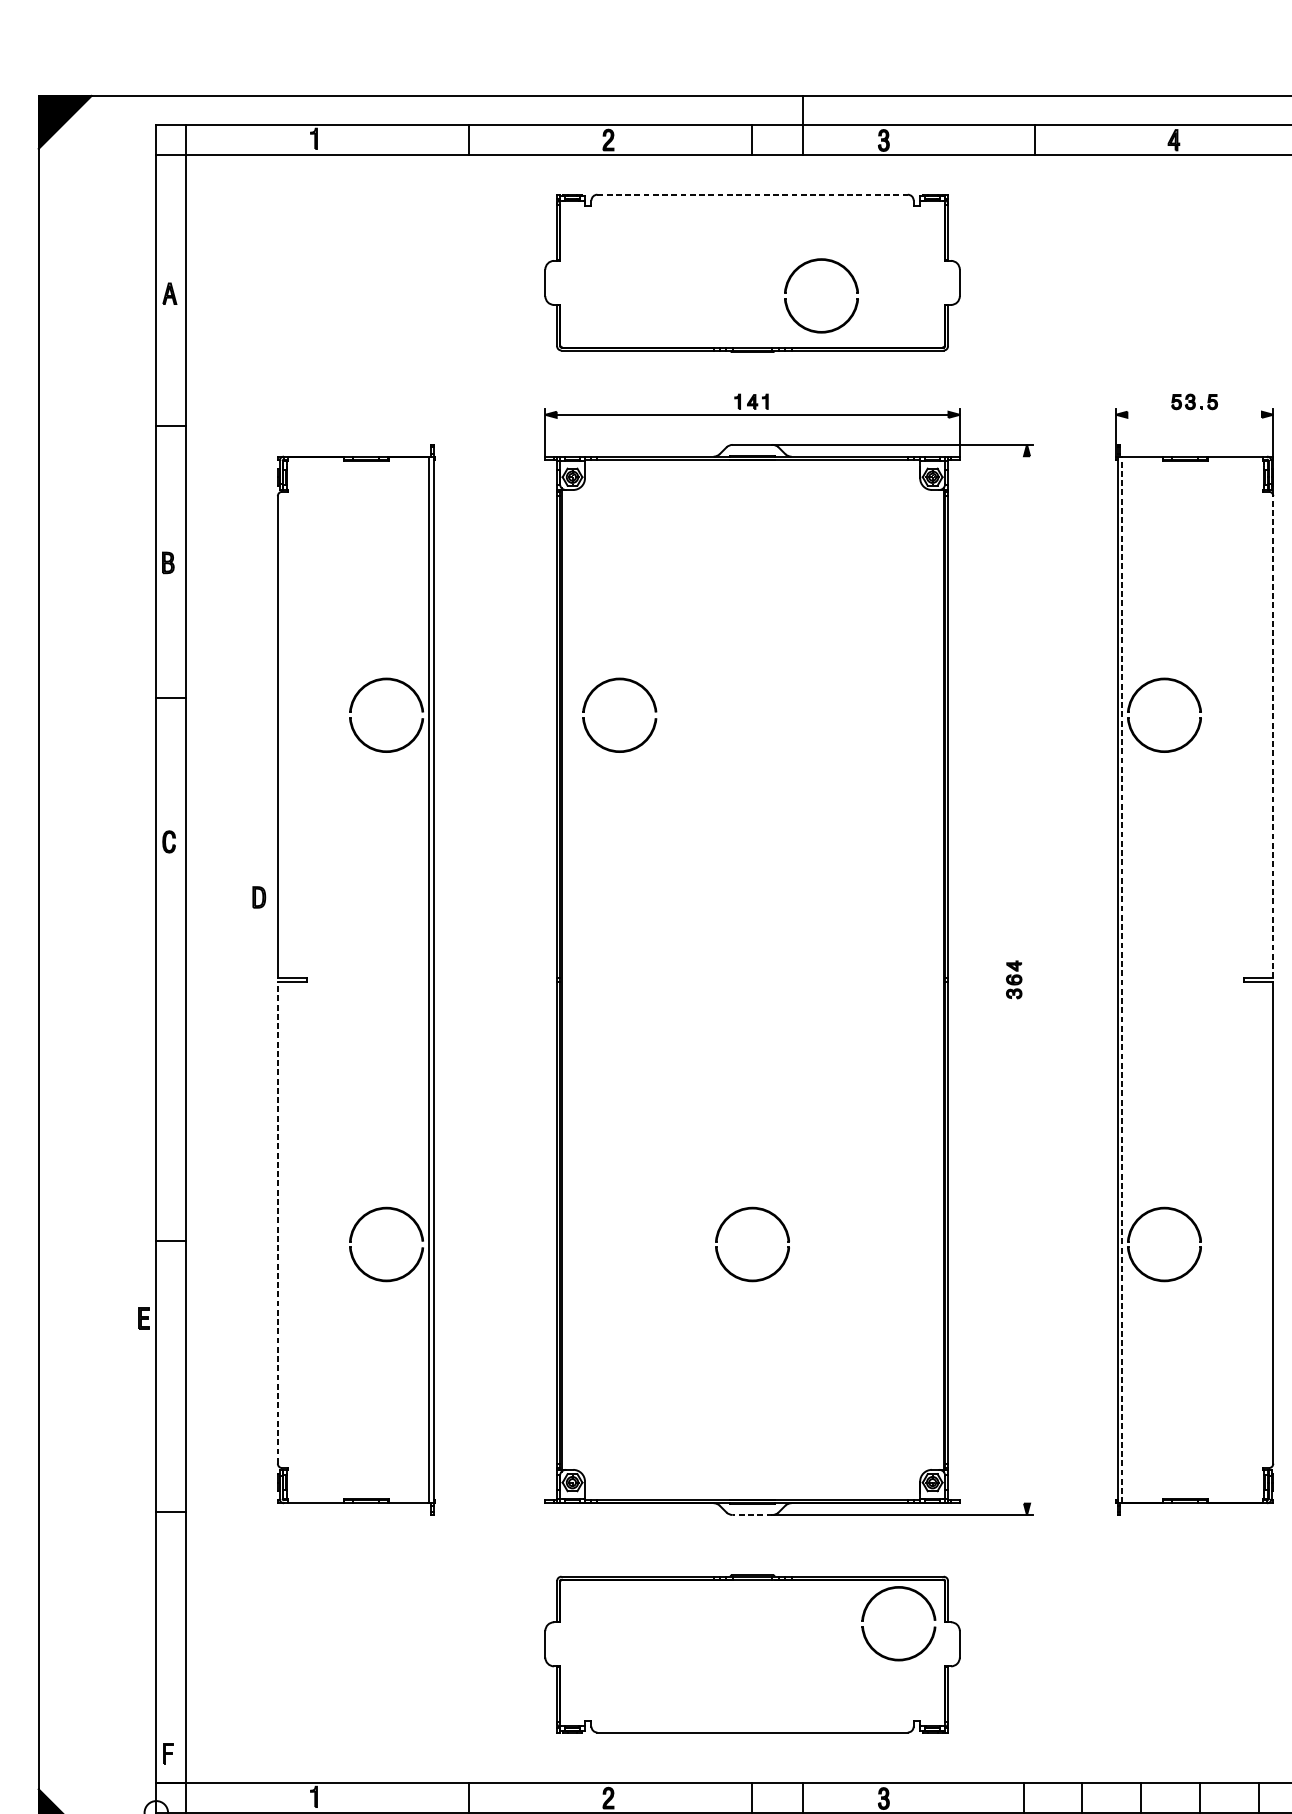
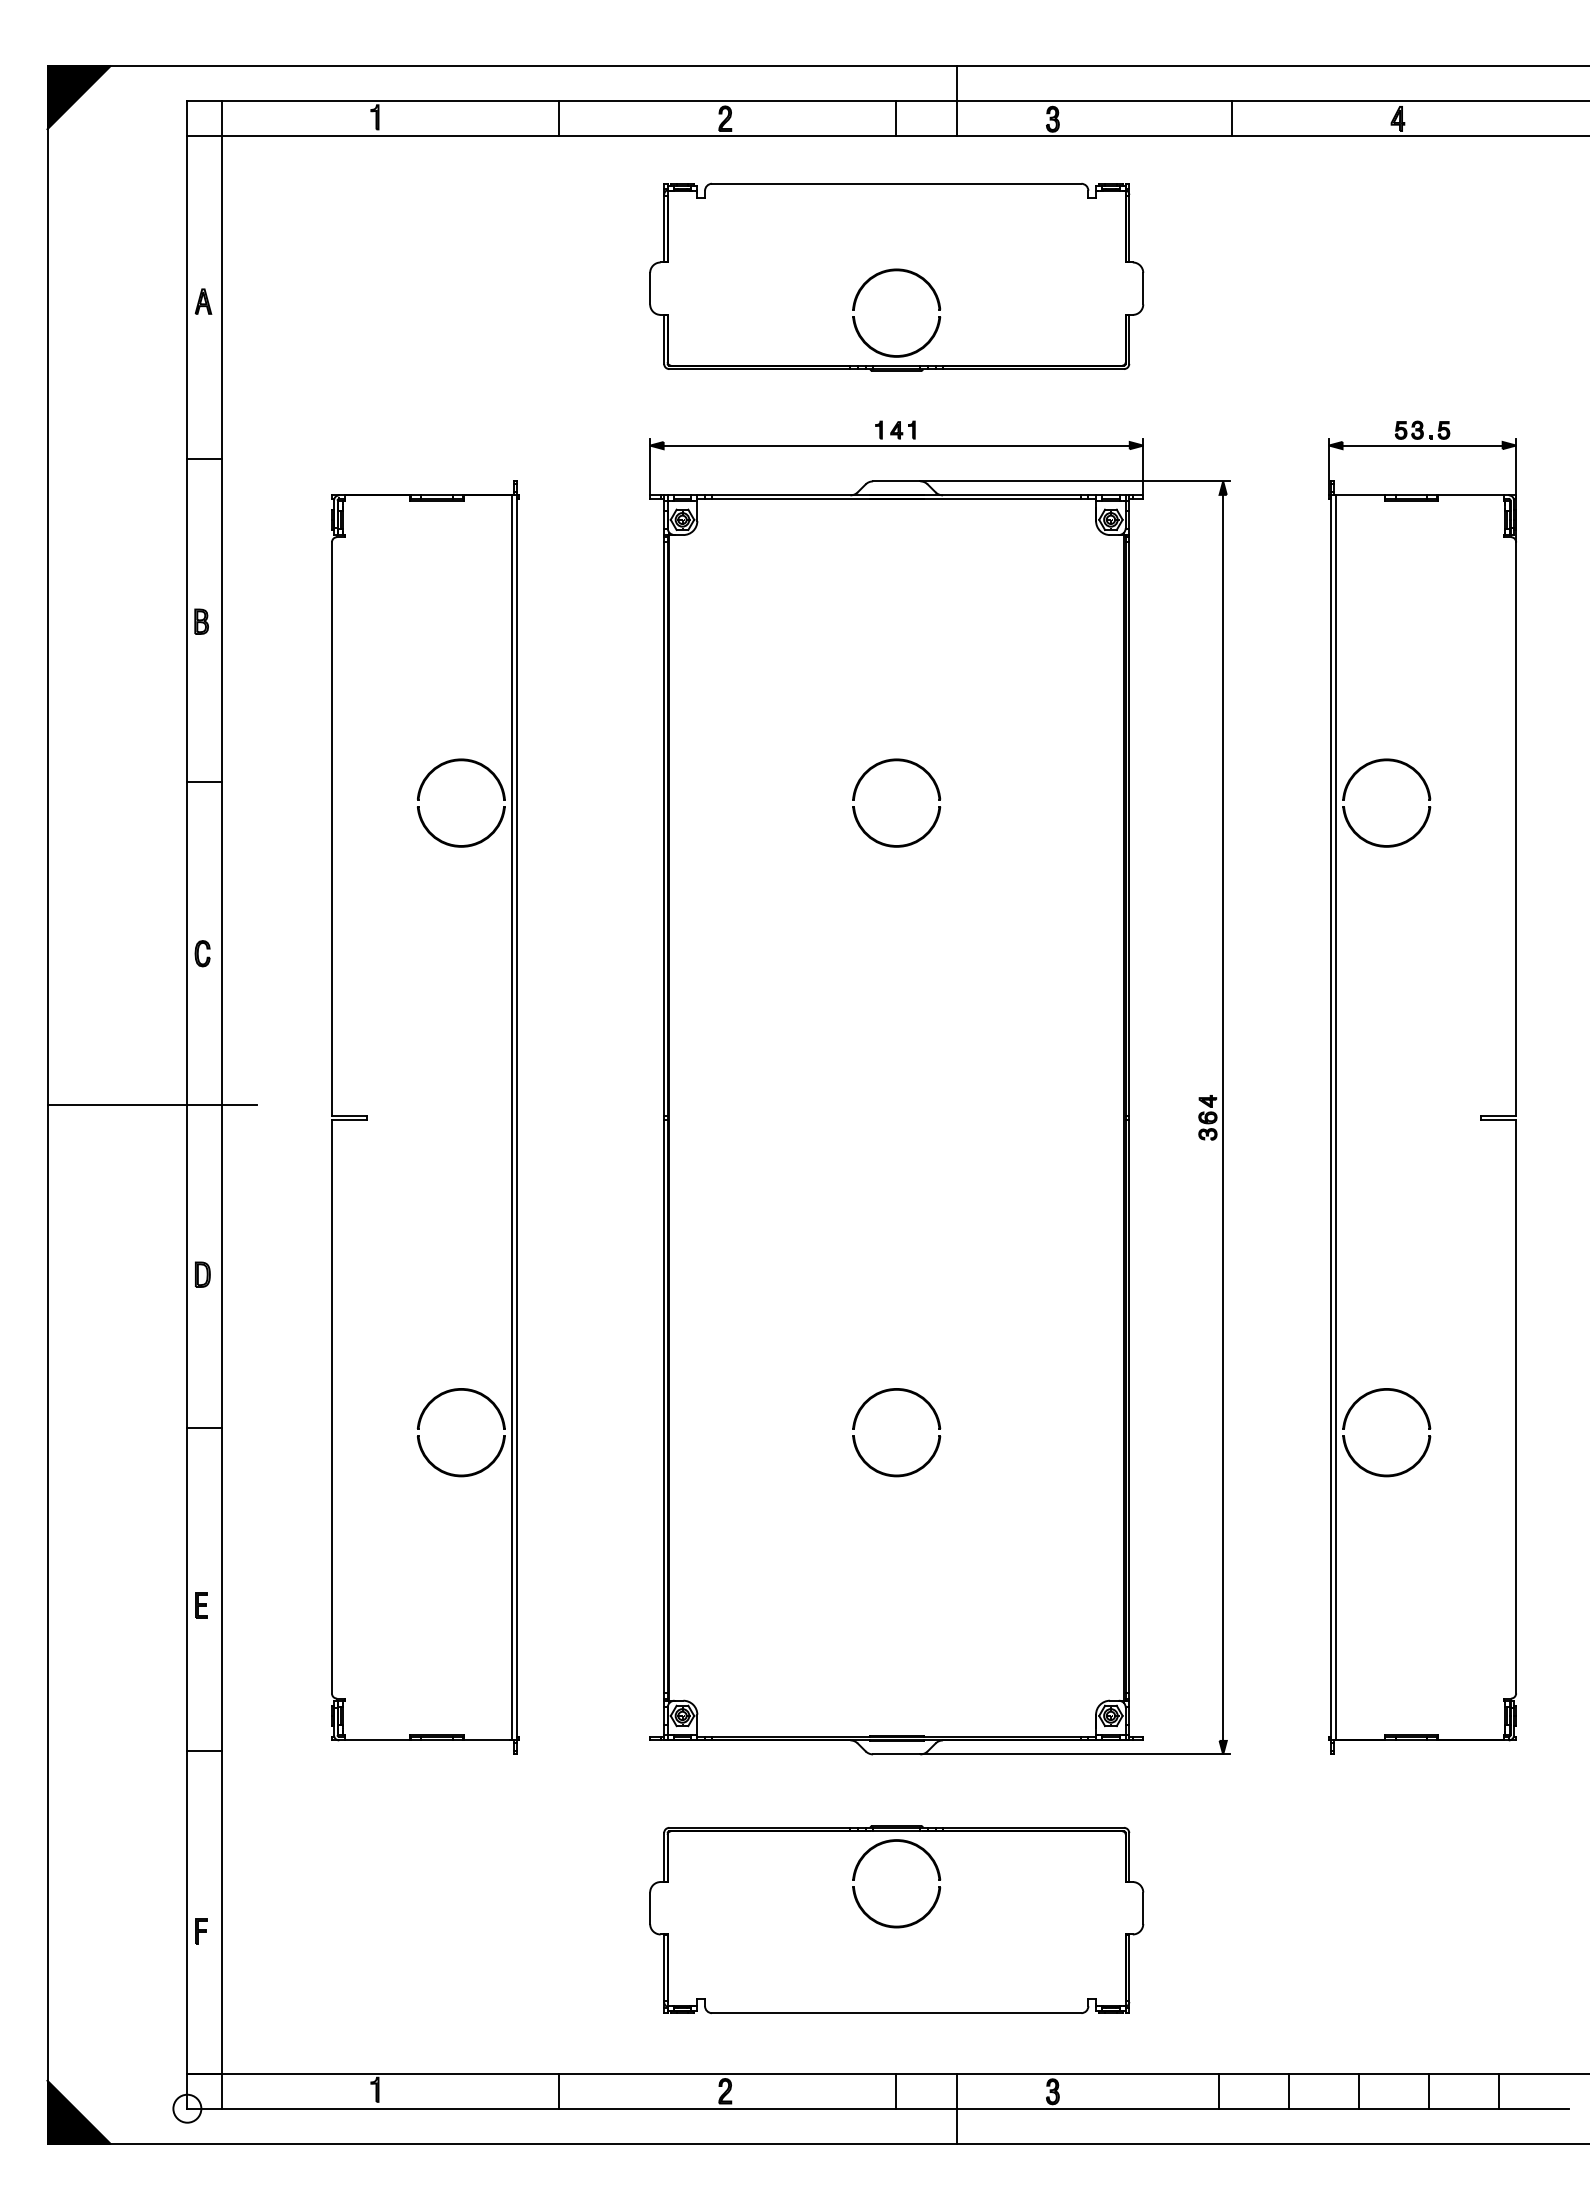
line: (752, 194) -> (896, 183), dashed -> solid
part: (814, 261) -> (888, 272), moved
line: (1194, 414) -> (1422, 445), added
part: (601, 685) -> (875, 767), moved
line: (1273, 737) -> (1516, 829), dashed -> solid
part: (258, 897) -> (202, 1274), moved
line: (127, 969) -> (152, 1105), added
line: (1027, 979) -> (1223, 1117), added
line: (1122, 979) -> (1336, 1117), dashed -> solid
line: (277, 1222) -> (331, 1406), dashed -> solid
part: (143, 1318) -> (201, 1605), moved
line: (752, 1515) -> (896, 1754), dashed -> solid
part: (875, 1597) -> (869, 1852), moved
part: (168, 1753) -> (201, 1931), moved

